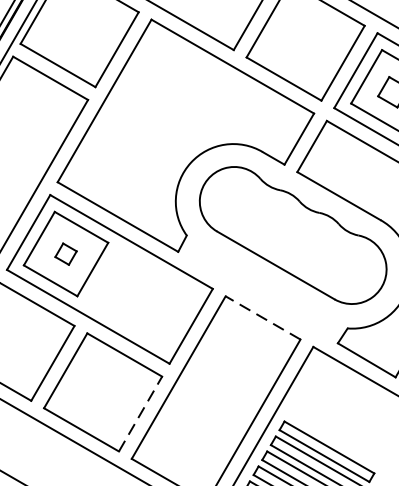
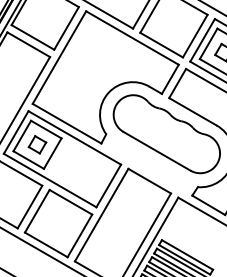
part: (66, 253) -> (37, 144), size x1.43
line: (262, 318) -> (149, 181), dashed -> solid
line: (139, 413) -> (79, 235), dashed -> solid

